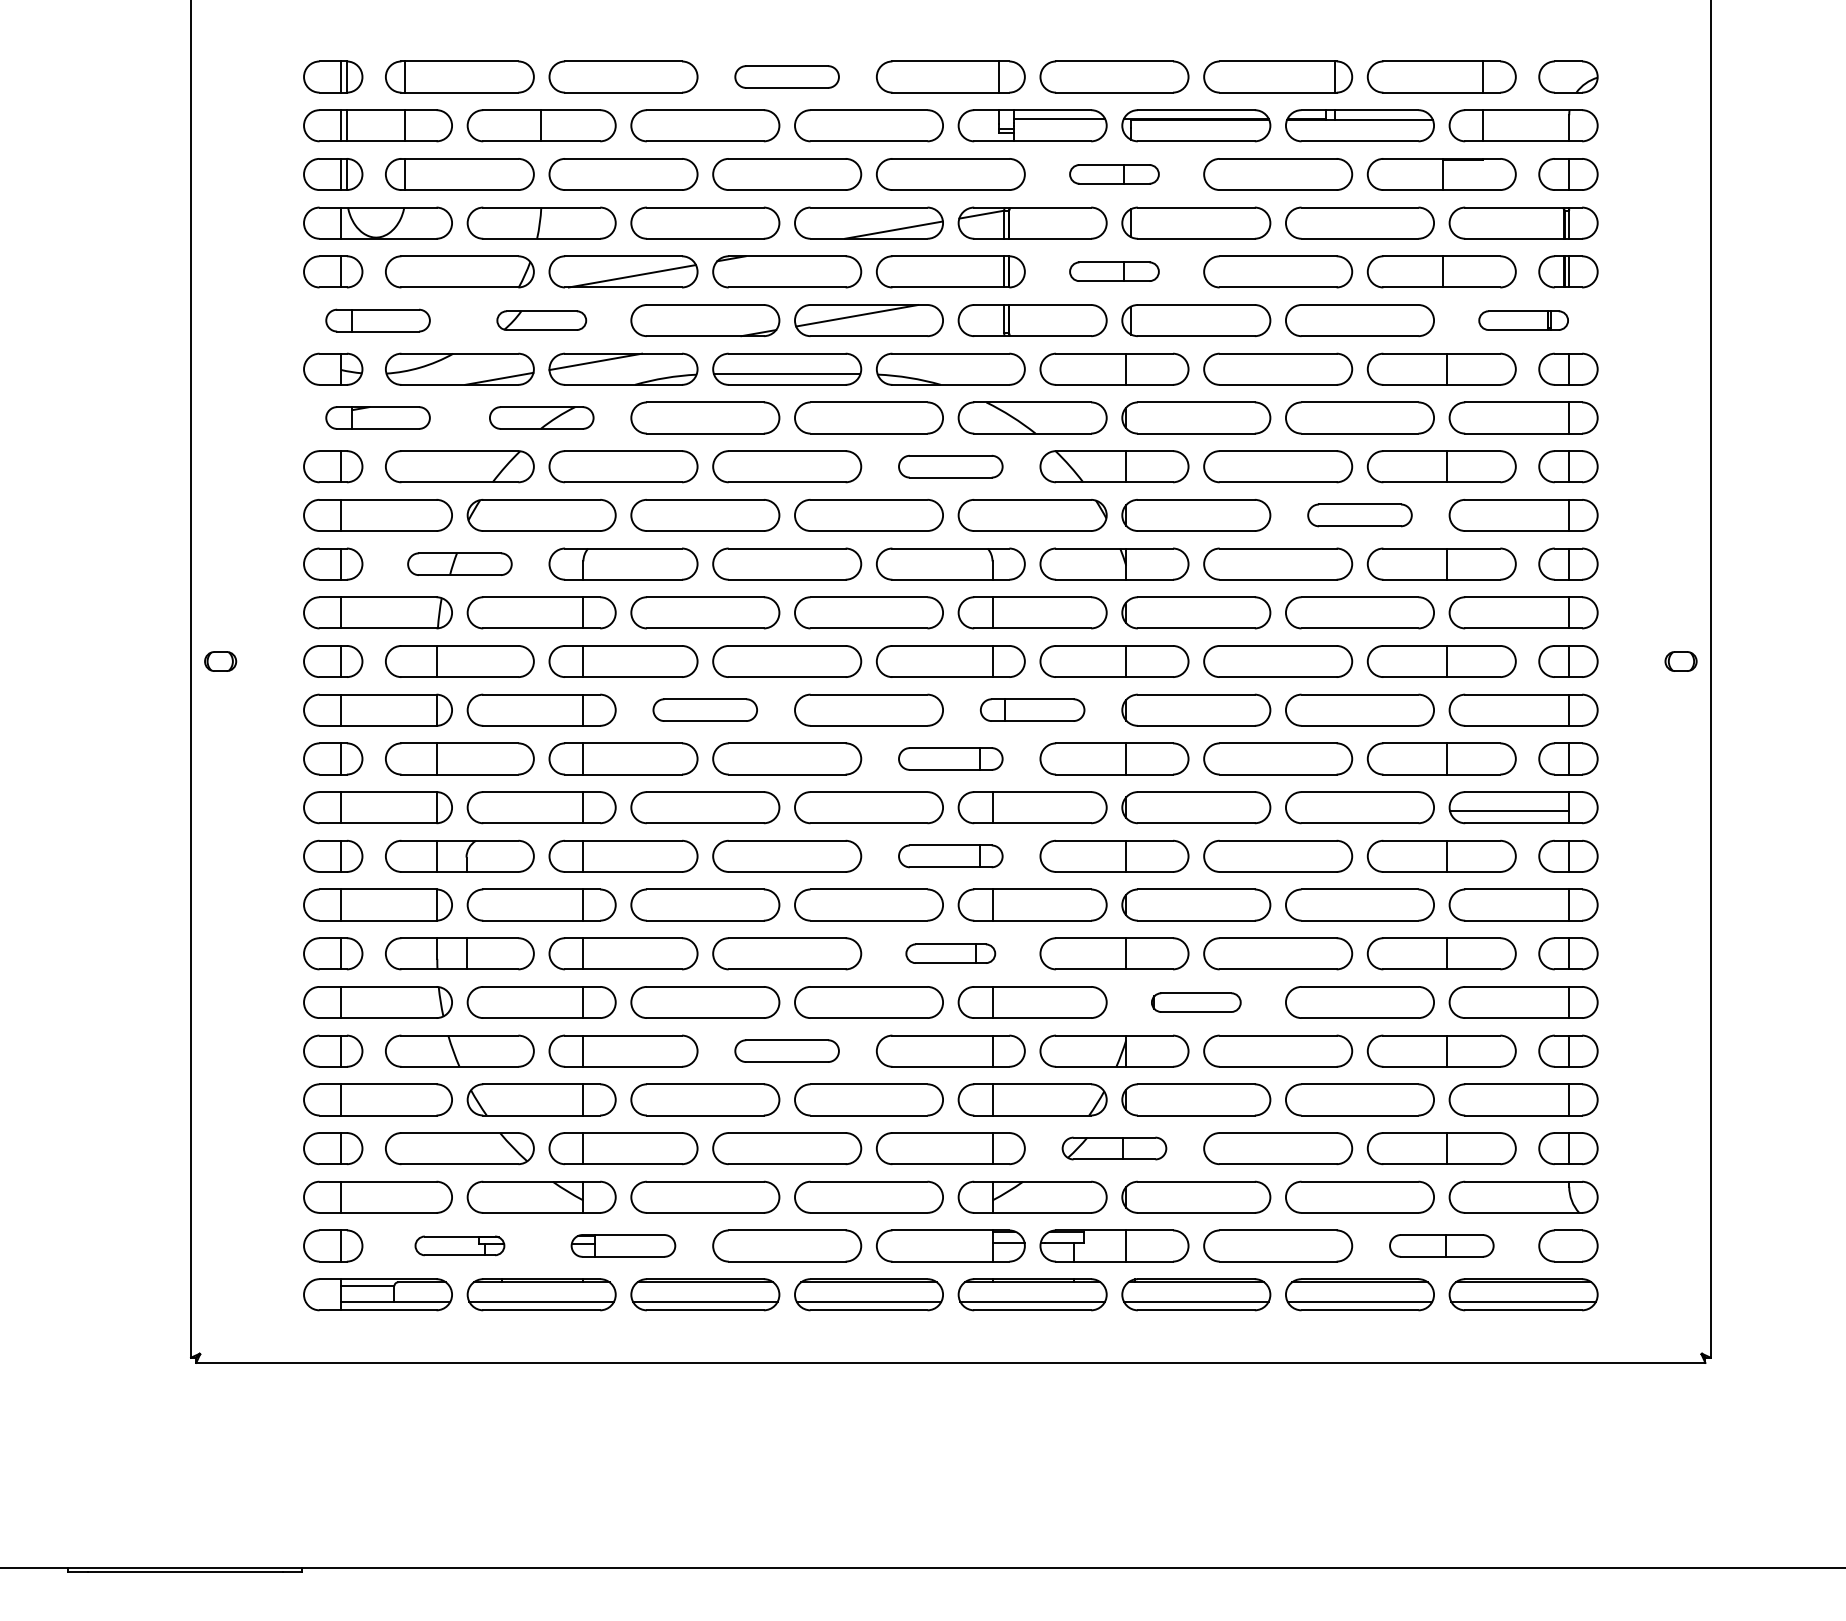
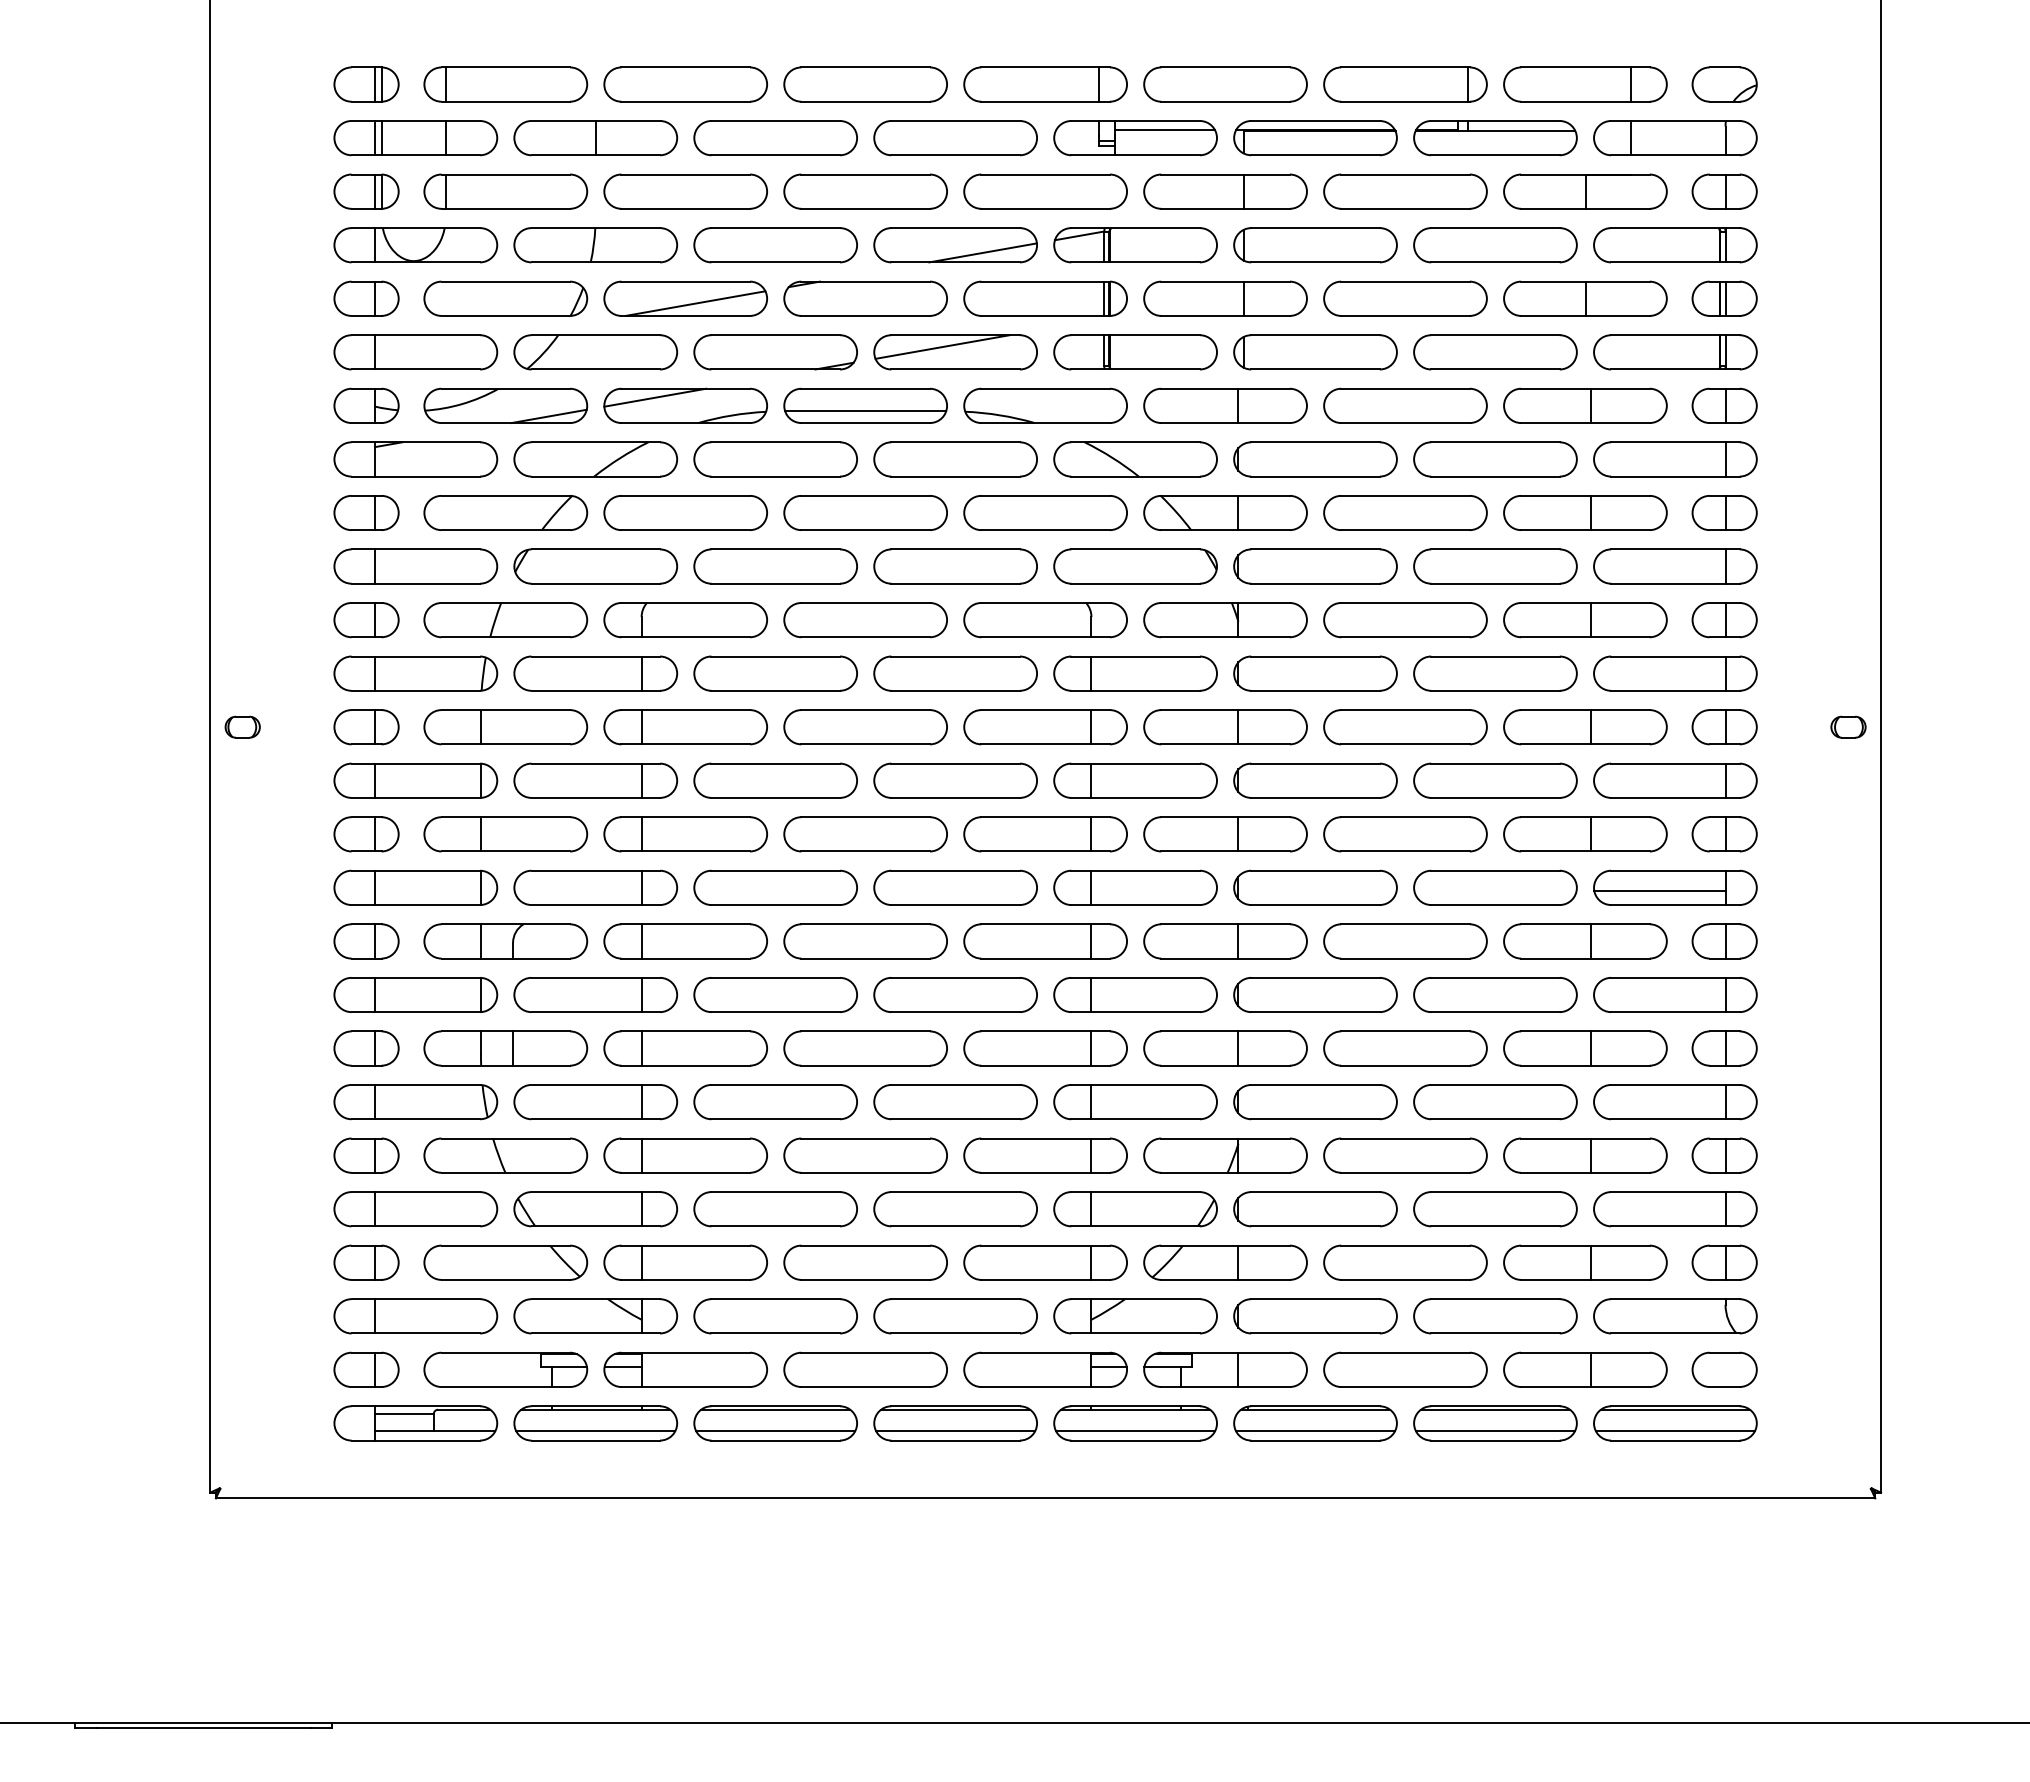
part: (787, 76) -> (865, 84), size x1.43
part: (1114, 174) -> (1225, 191), size x1.67
part: (1114, 271) -> (1225, 298), size x1.67
part: (377, 320) -> (415, 352), size x1.43
part: (541, 320) -> (595, 352), size x1.67
part: (1523, 320) -> (1675, 352), size x1.67
part: (377, 418) -> (415, 459), size x1.43
part: (541, 418) -> (595, 459), size x1.43
part: (950, 466) -> (1045, 512), size x1.43
part: (1360, 515) -> (1495, 566), size x1.43
part: (459, 564) -> (505, 620), size x1.43
part: (705, 710) -> (775, 780), size x1.43
part: (1032, 710) -> (1135, 780), size x1.43
part: (950, 759) -> (1045, 834), size x1.43
part: (950, 856) -> (1045, 941), size x1.43
part: (950, 953) -> (1045, 1048), size x1.67
part: (1196, 1002) -> (1315, 1102), size x1.67
part: (787, 1051) -> (865, 1155), size x1.43
part: (1114, 1148) -> (1225, 1262), size x1.43
part: (459, 1245) -> (505, 1369), size x1.67
part: (623, 1245) -> (685, 1369), size x1.43
part: (1441, 1245) -> (1585, 1369), size x1.43

